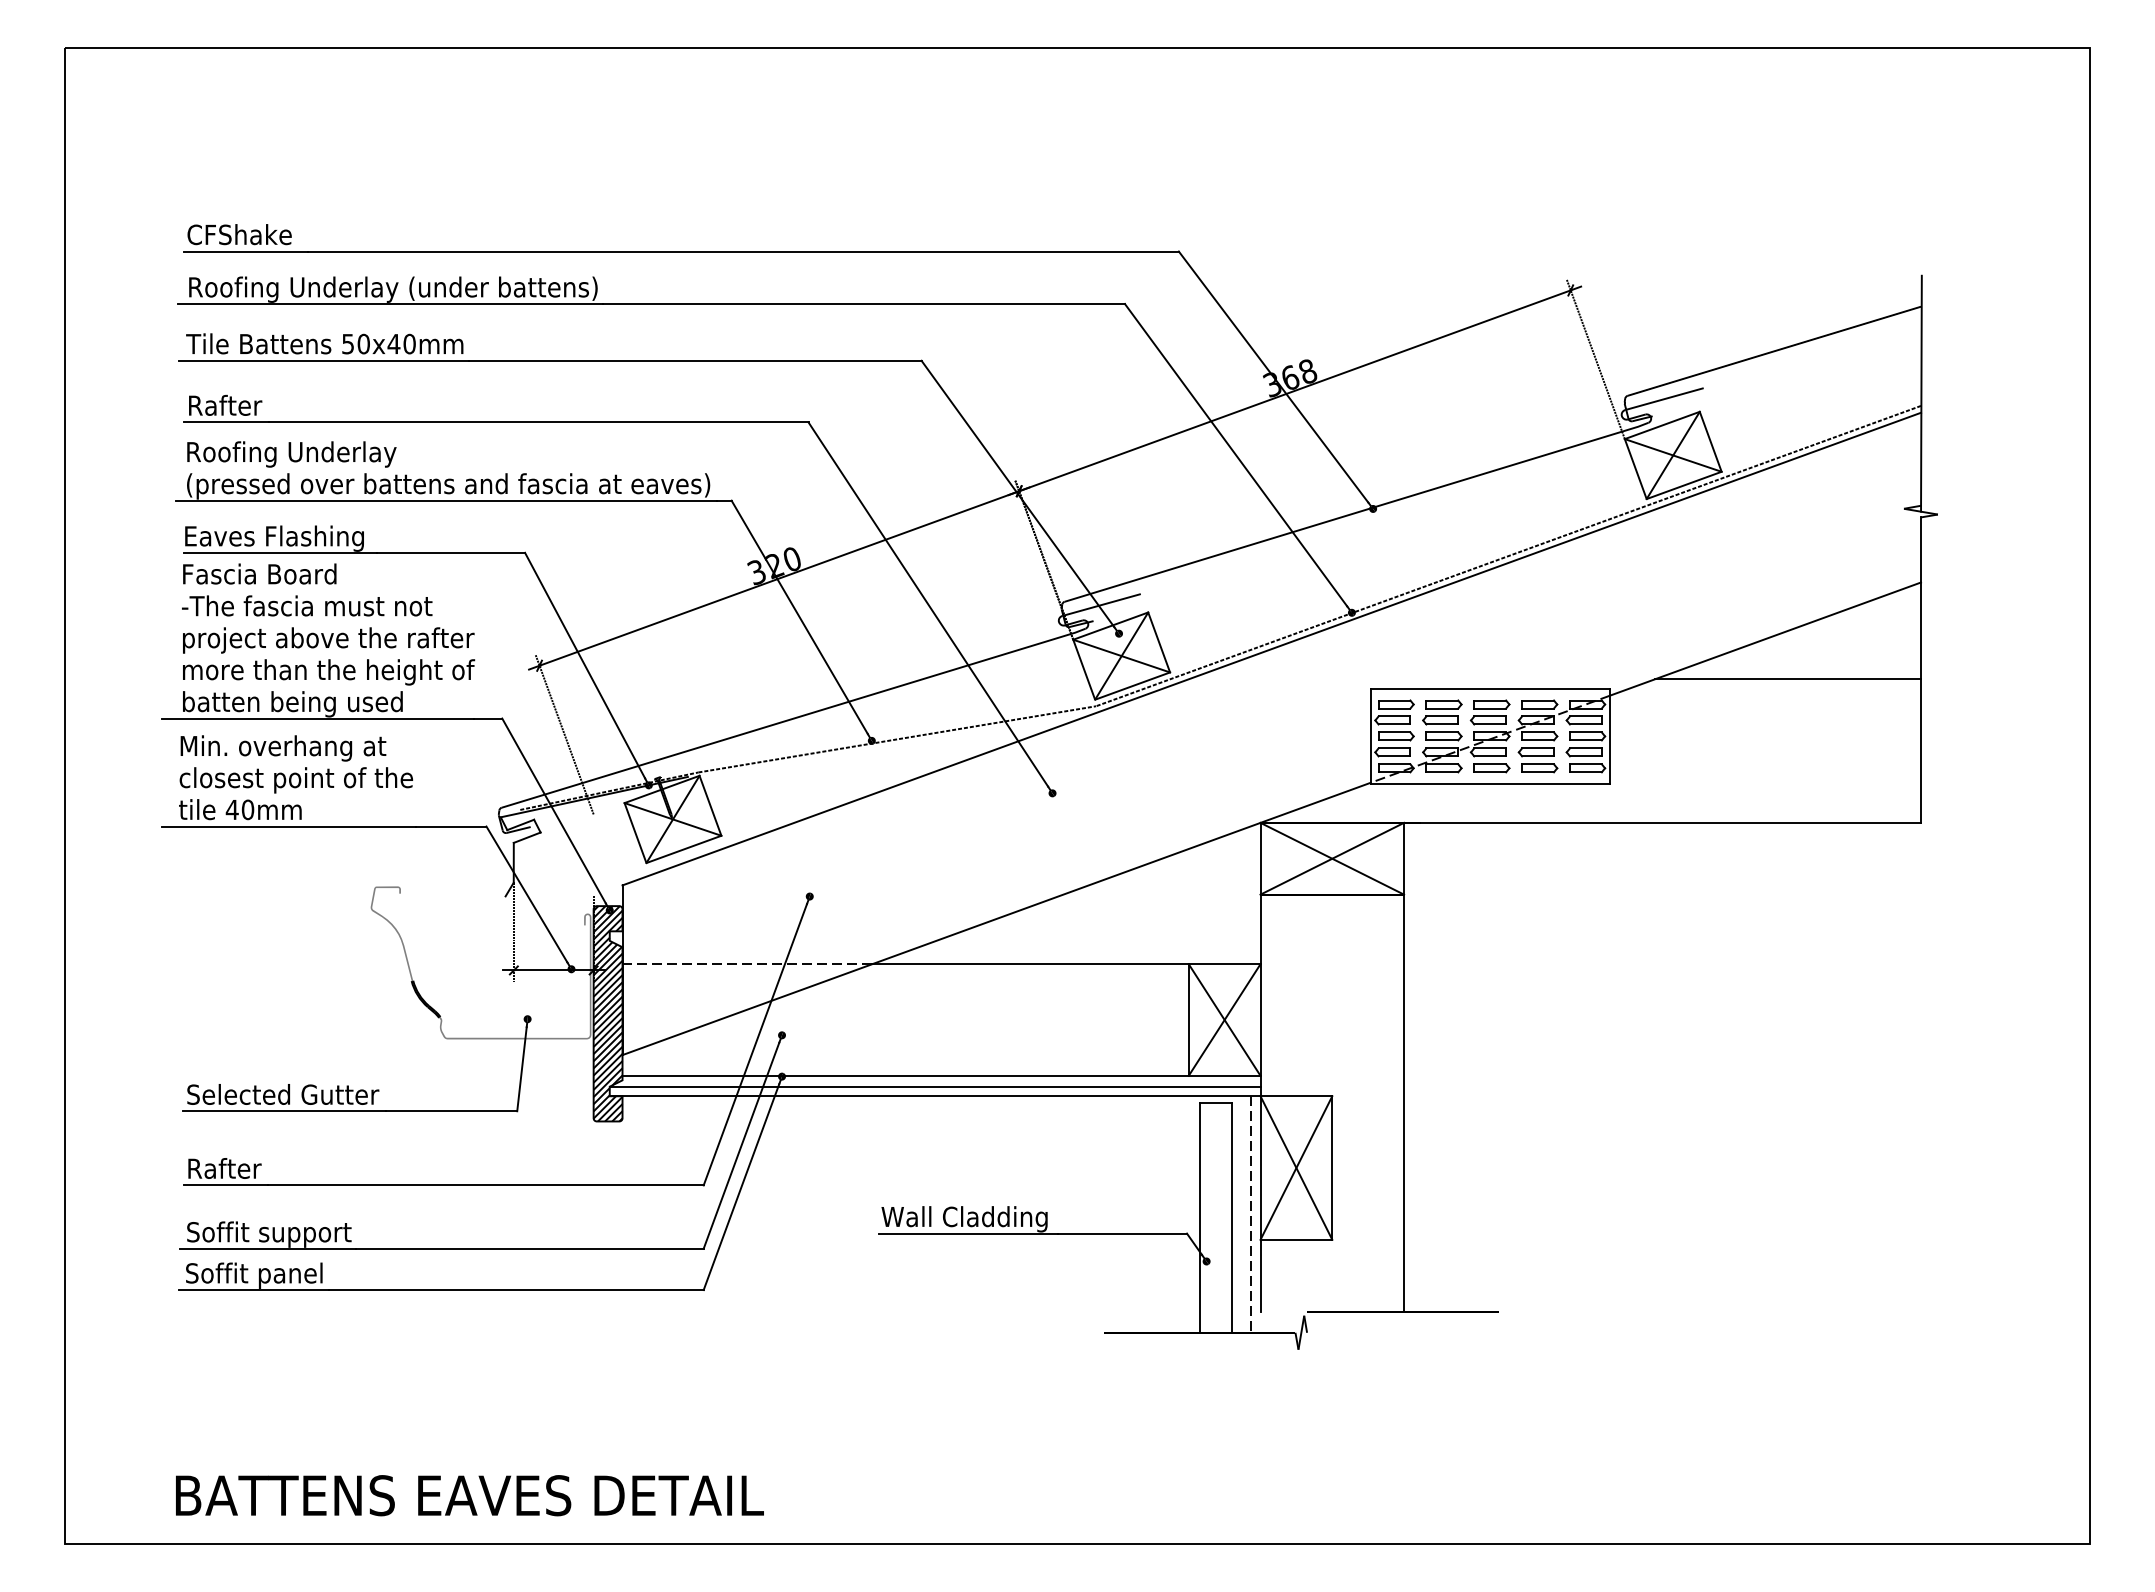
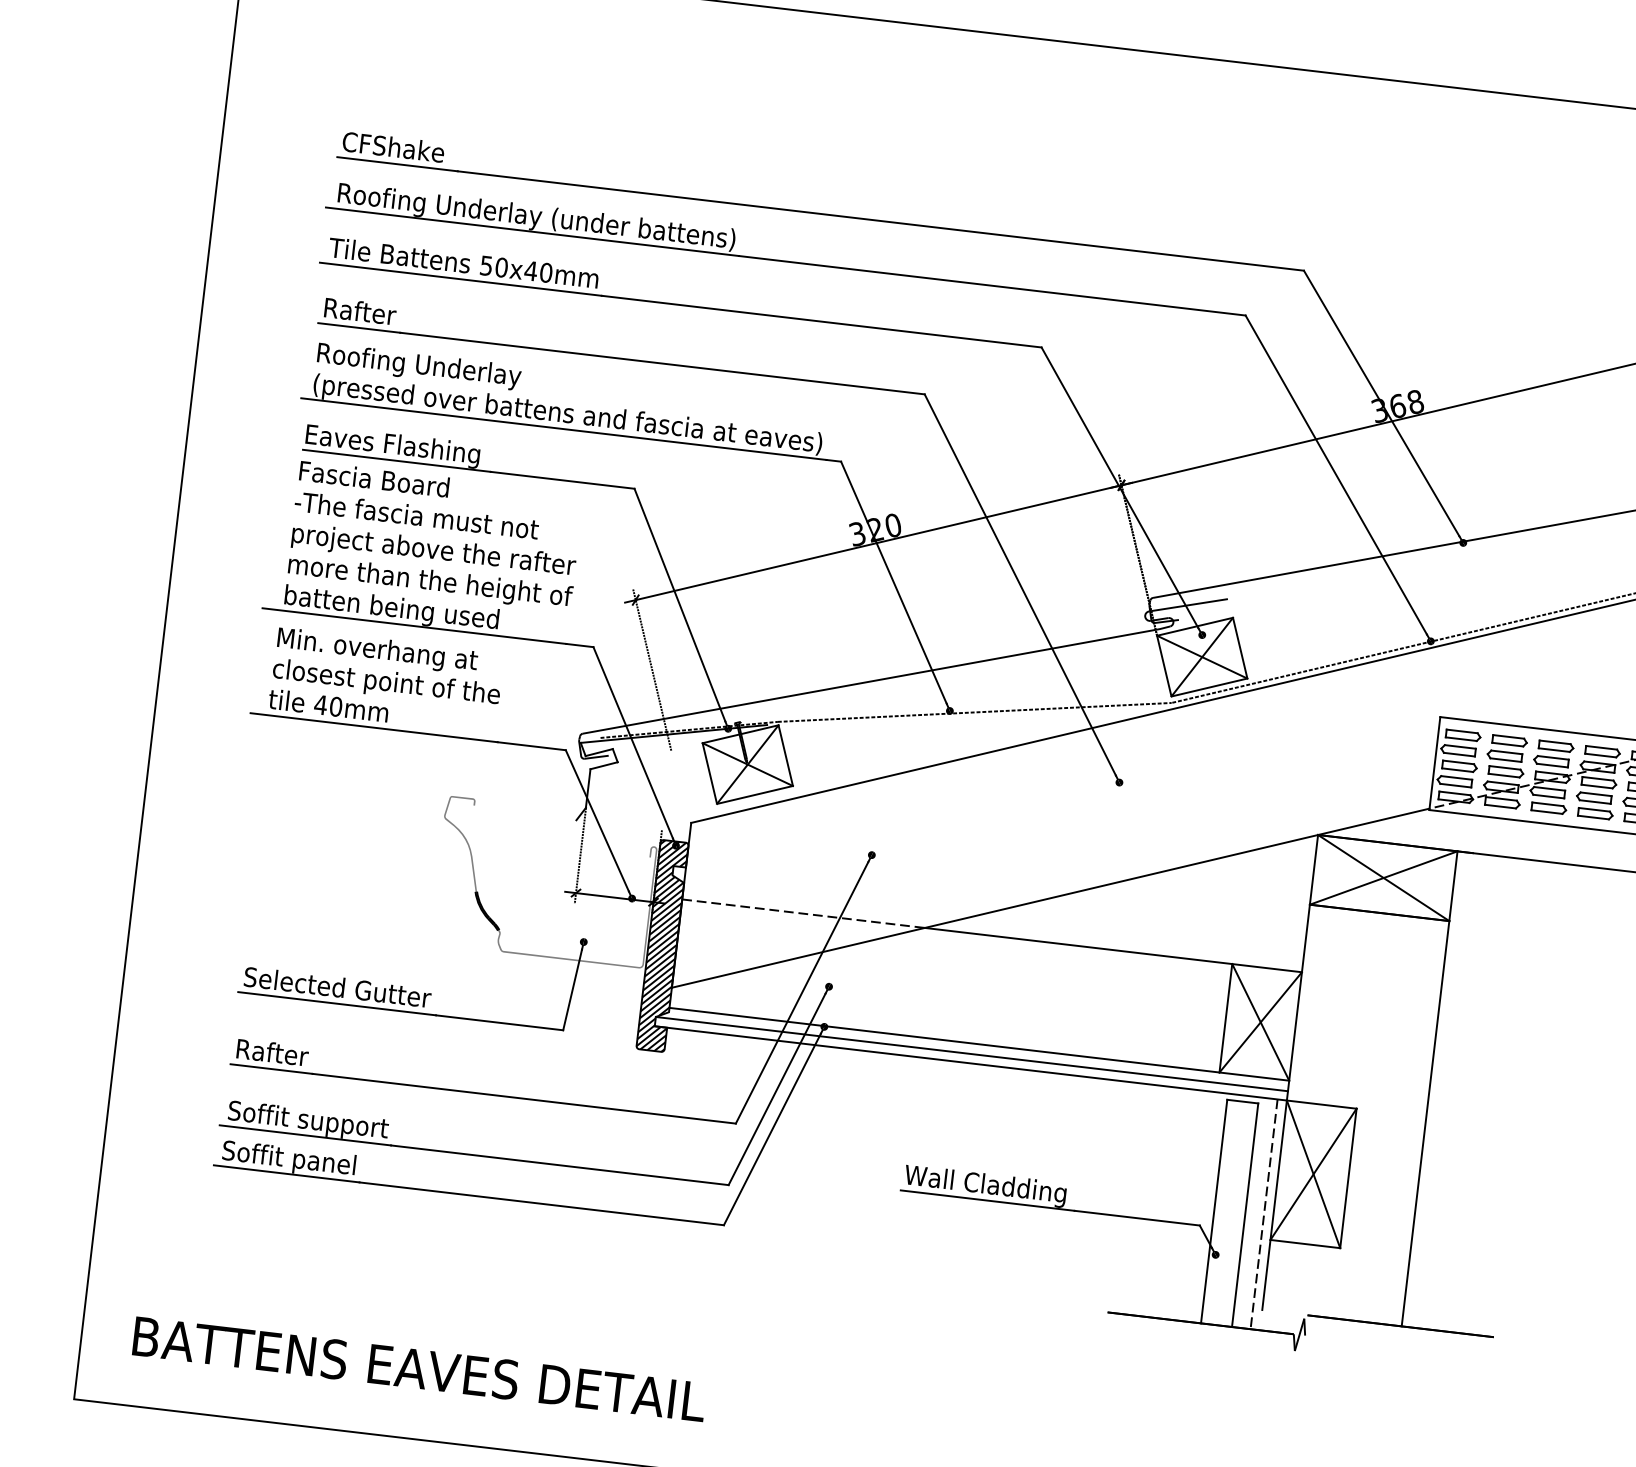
text: (469, 1495) -> (419, 1369), moved

